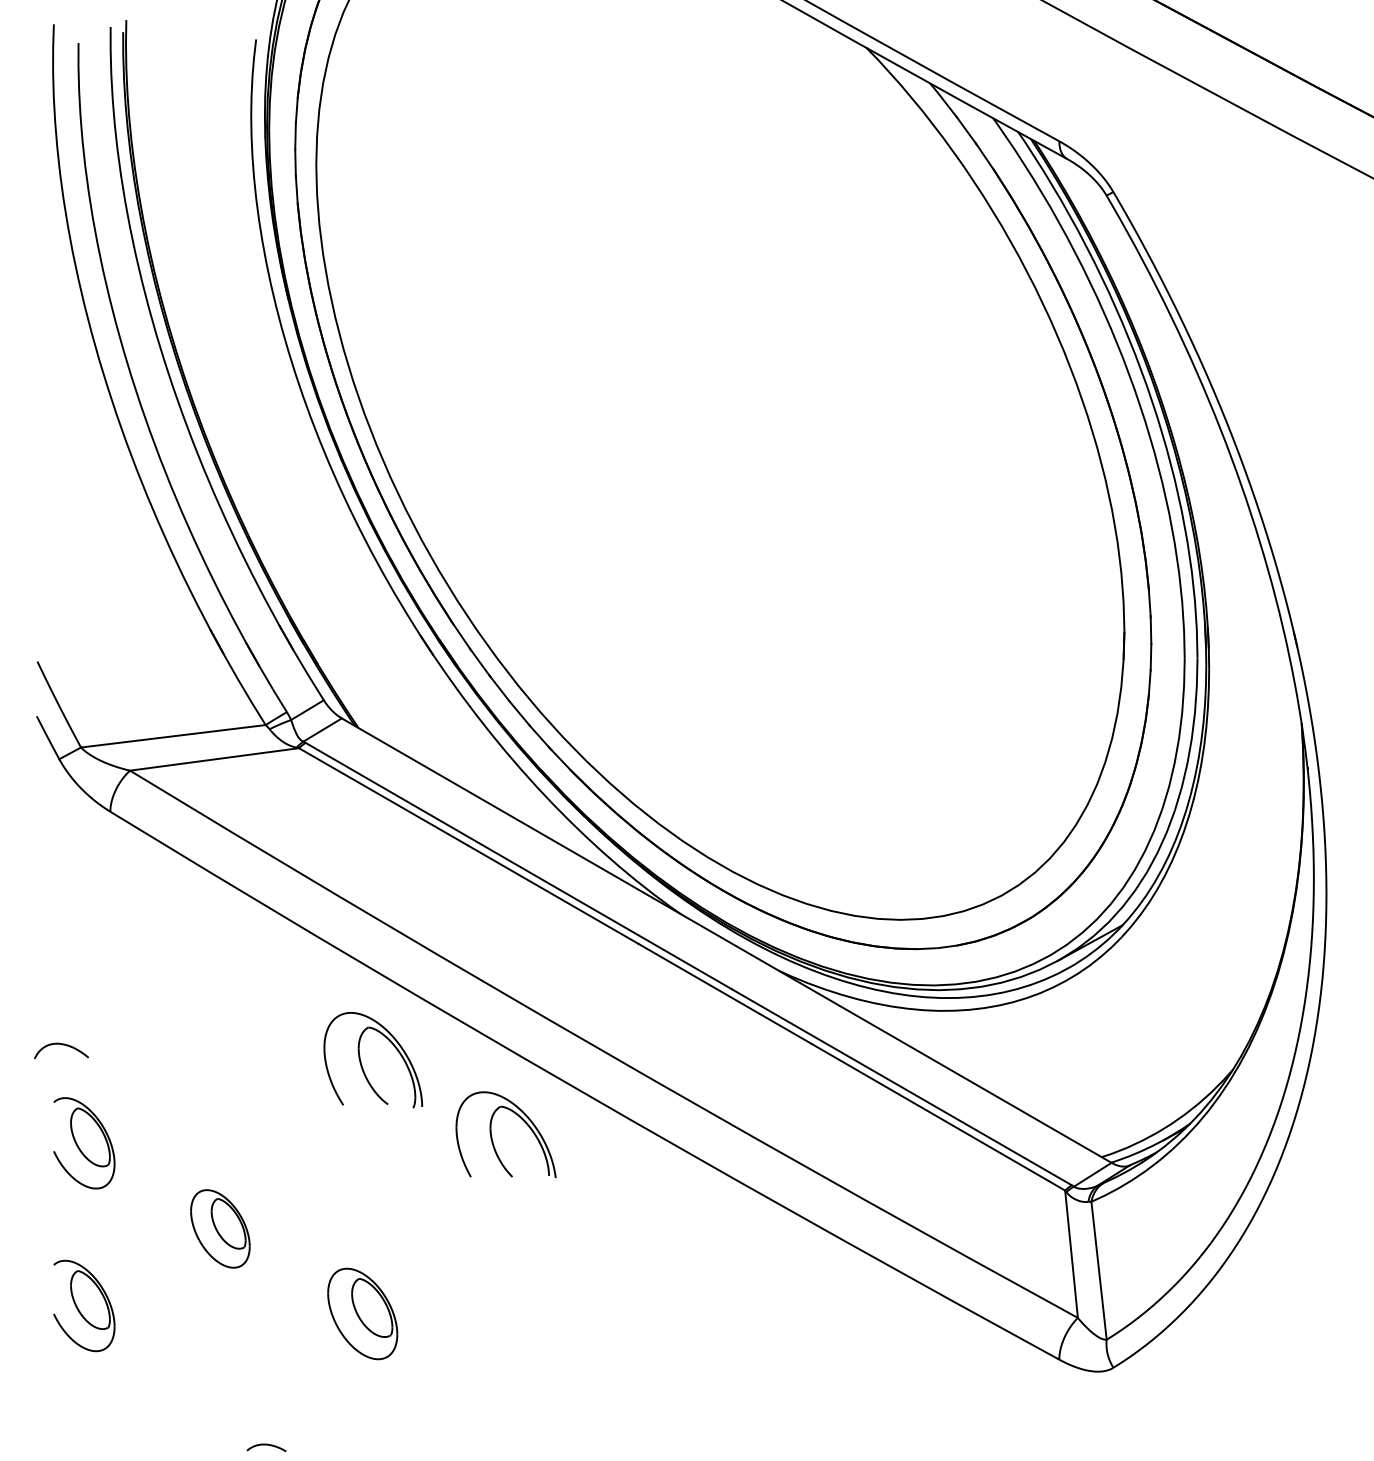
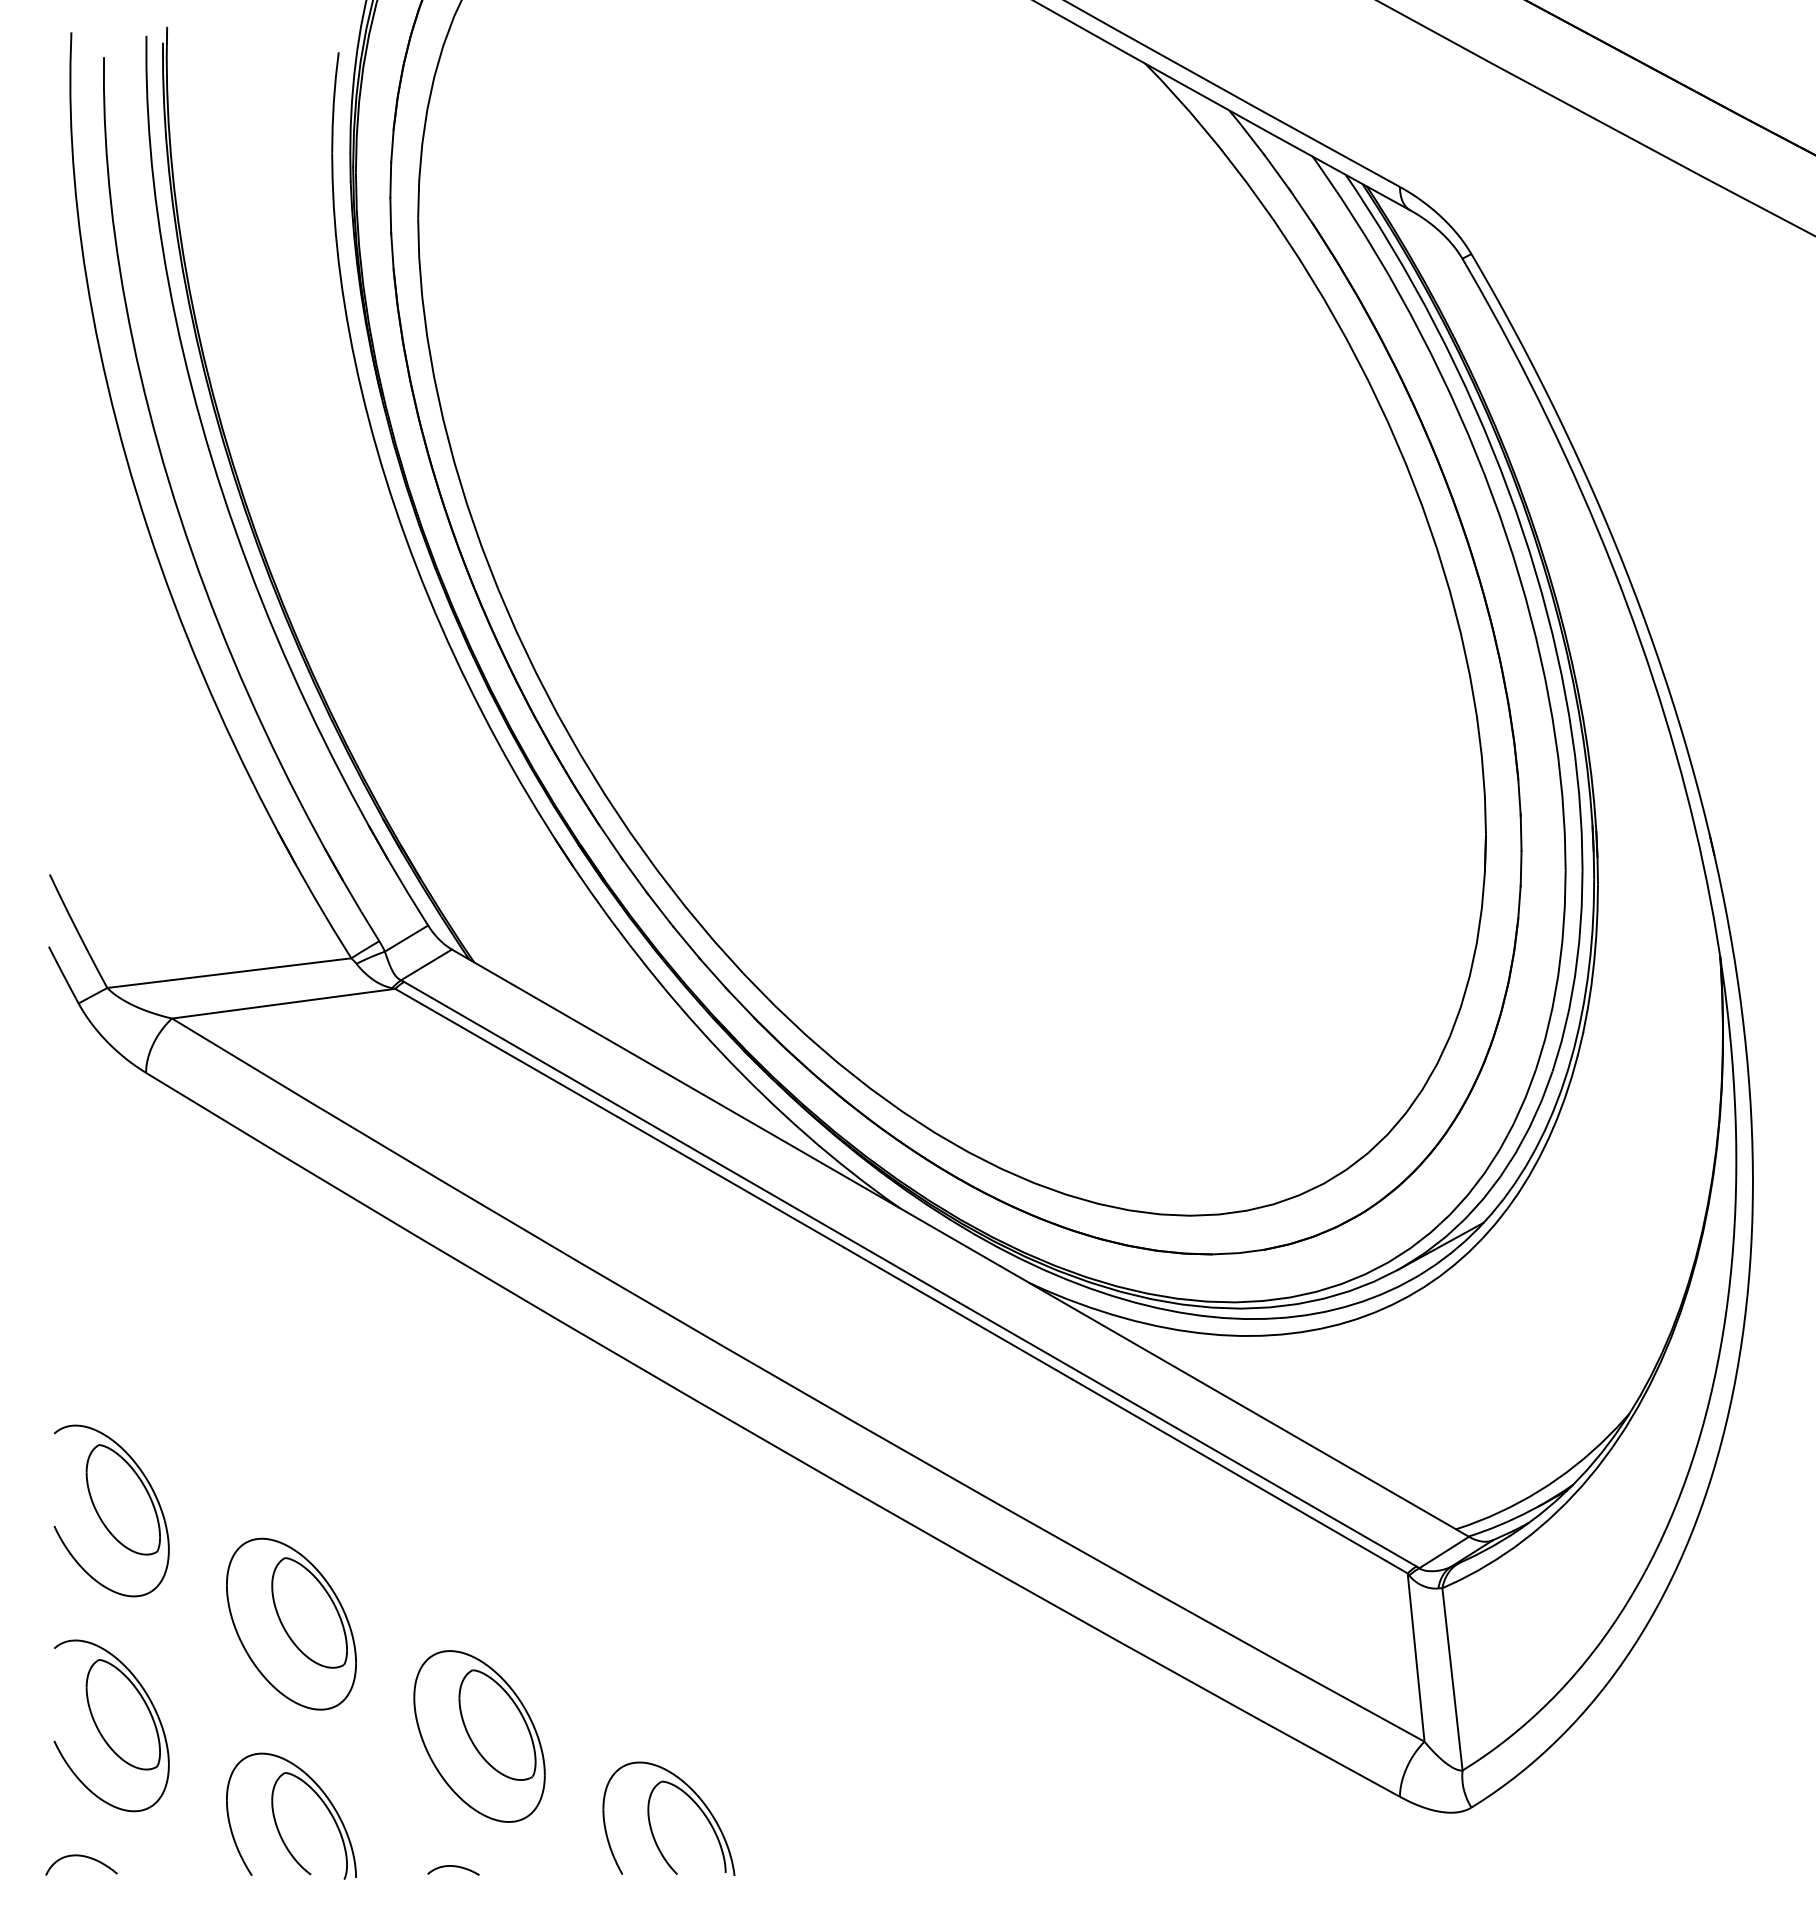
curve: (63, 1045) -> (83, 1857), moved
part: (361, 1061) -> (275, 1817), moved
part: (492, 1136) -> (650, 1820), moved
part: (84, 1142) -> (111, 1510), size x1.43
part: (220, 1228) -> (291, 1623), size x1.67
part: (84, 1305) -> (111, 1725), size x1.43
part: (362, 1313) -> (479, 1736), size x1.43
curve: (267, 1445) -> (454, 1867), moved

